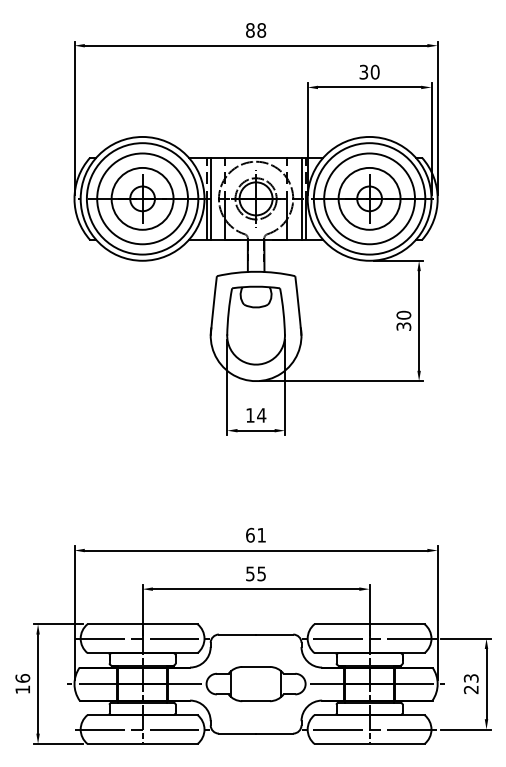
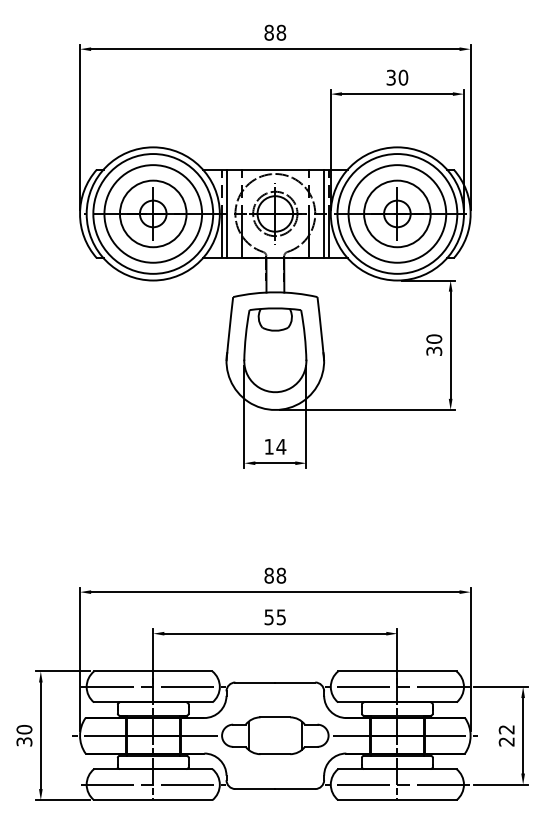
text: (256, 534) -> (275, 574), 61 -> 88
text: (471, 678) -> (506, 729), 23 -> 22
text: (22, 684) -> (24, 736), 16 -> 30

